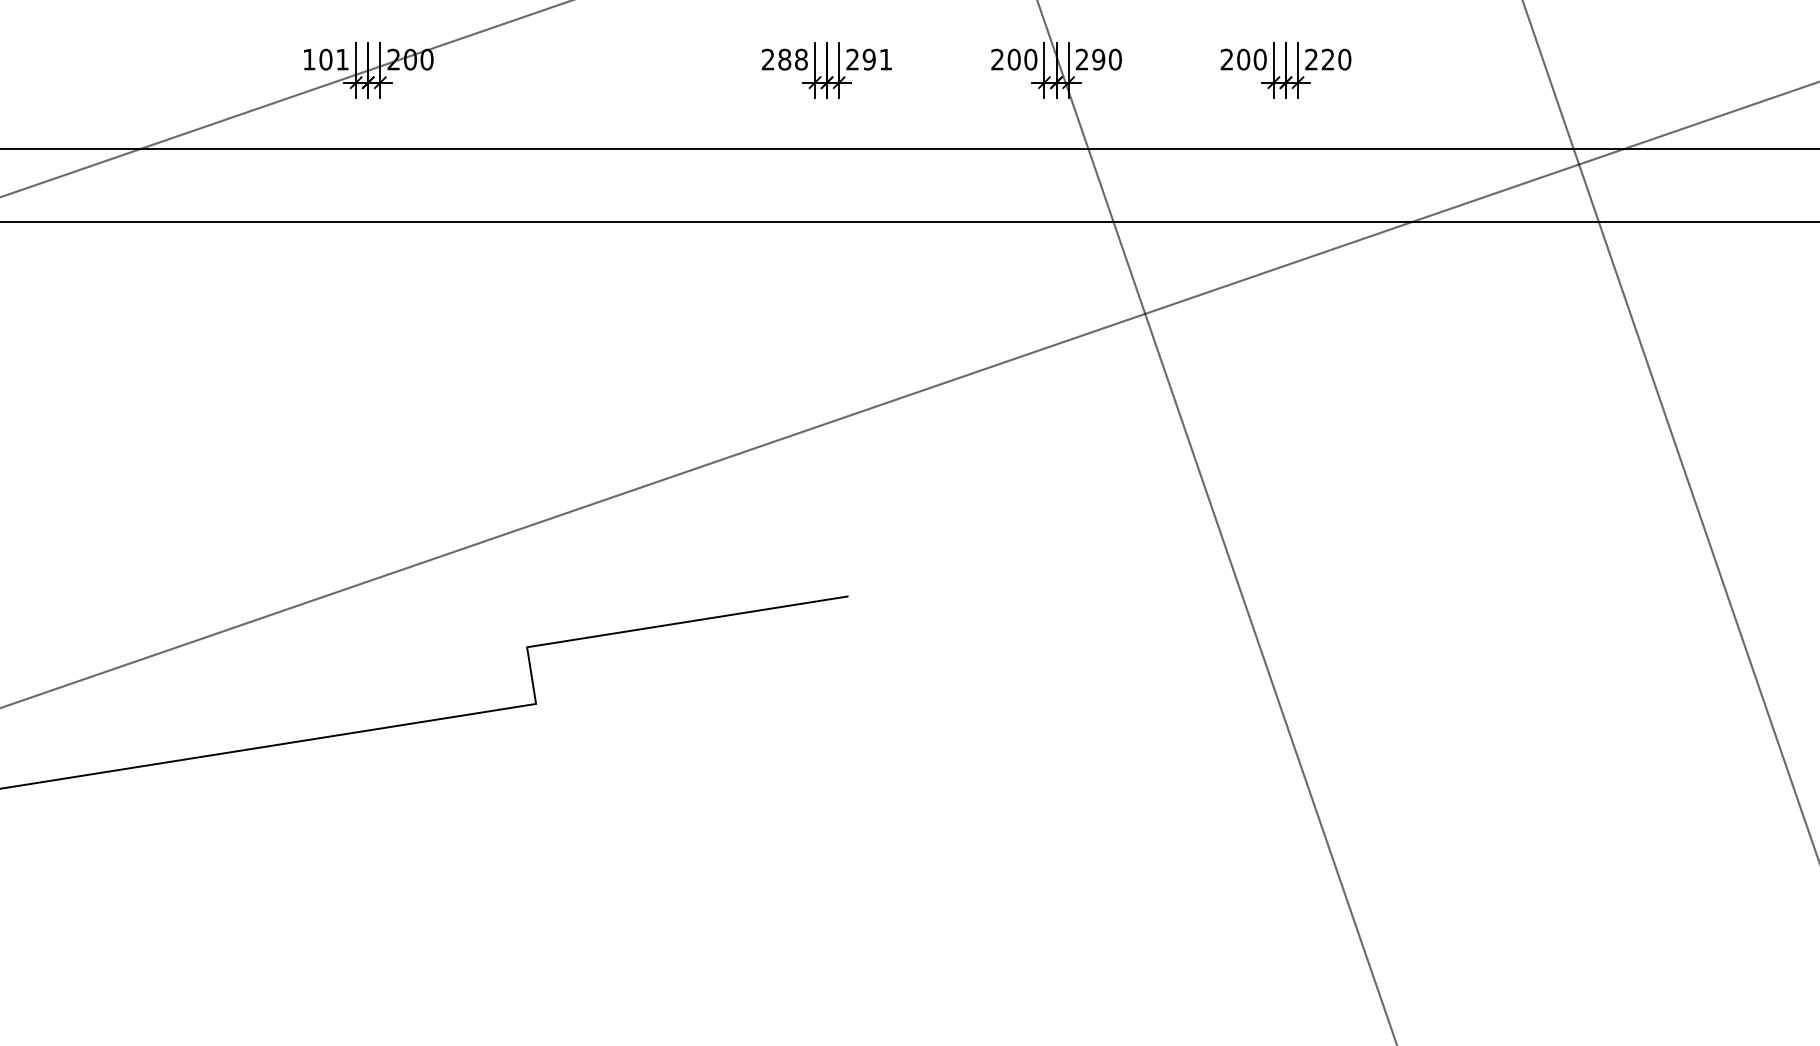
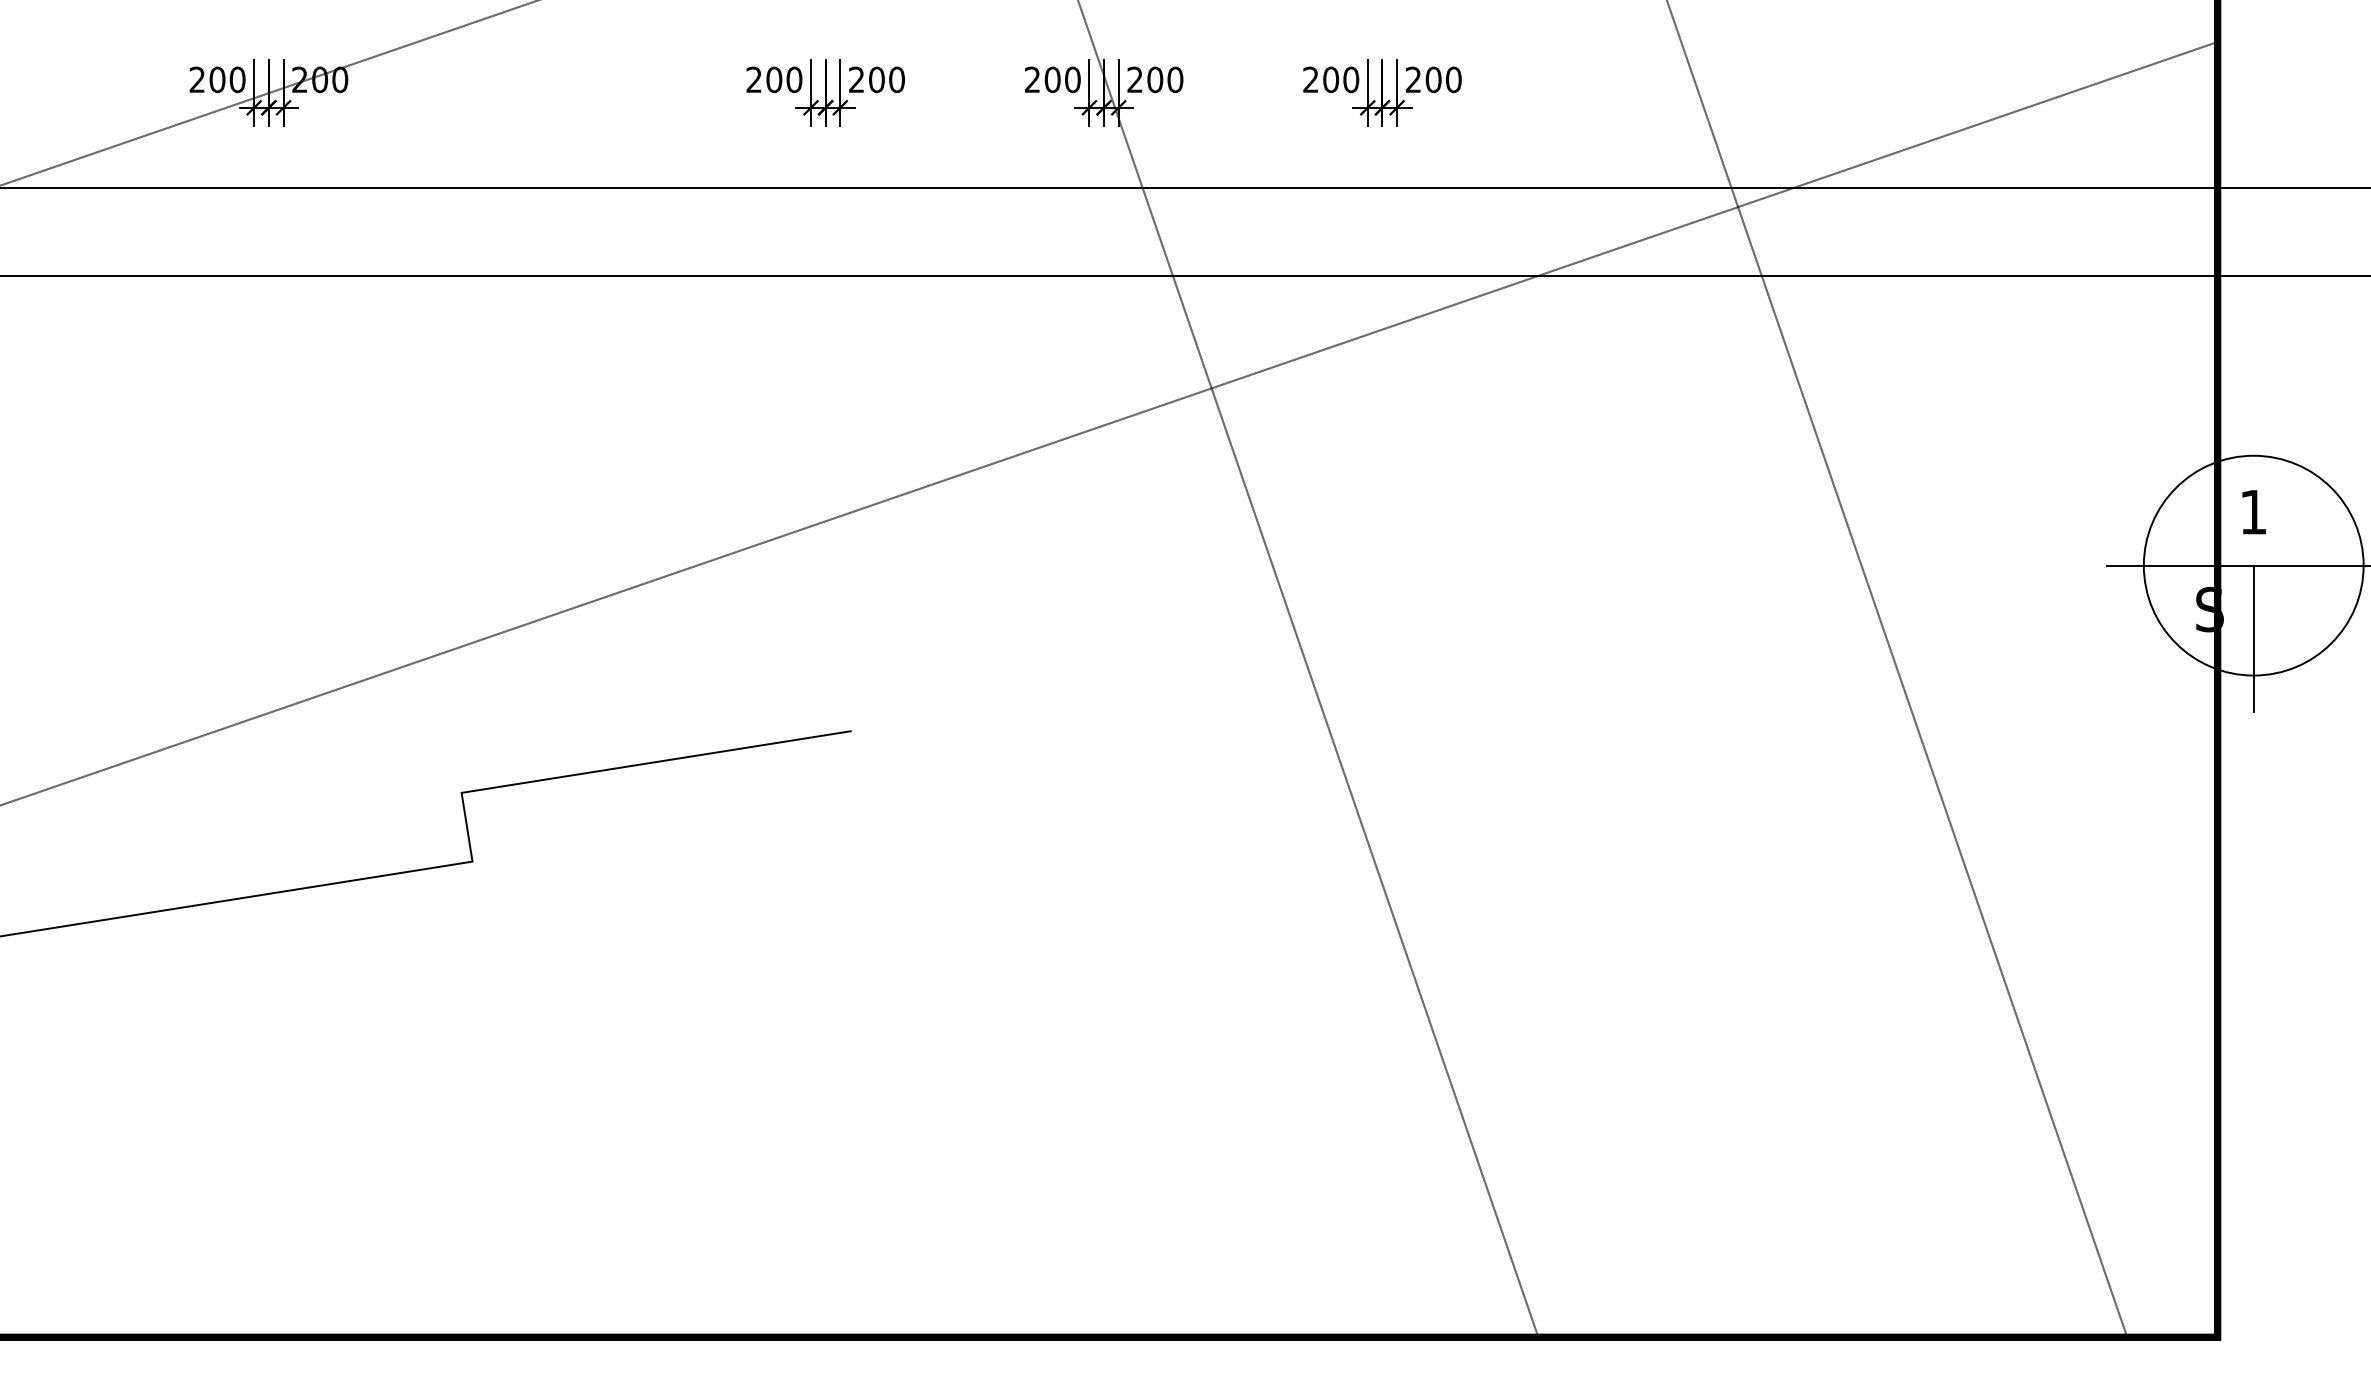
text: (325, 59) -> (217, 79), 101 -> 200
text: (793, 59) -> (784, 79), 288 -> 200
text: (877, 59) -> (886, 79), 291 -> 200
text: (1098, 59) -> (1155, 79), 290 -> 200
text: (1328, 59) -> (1433, 79), 220 -> 200

